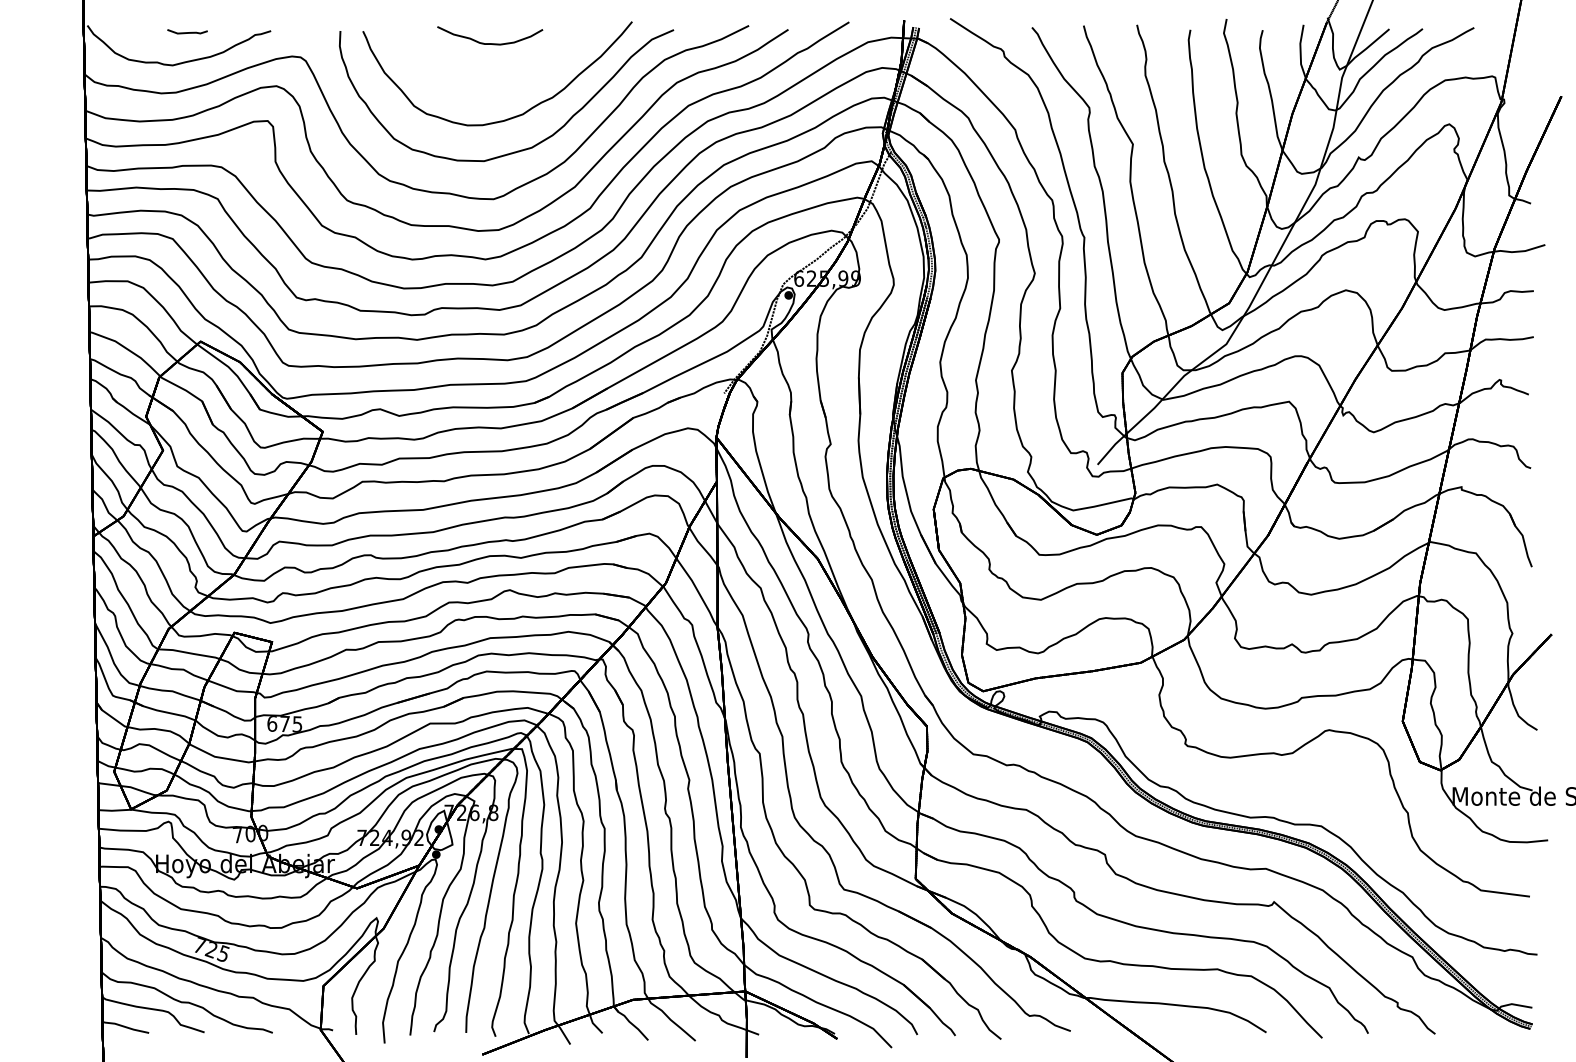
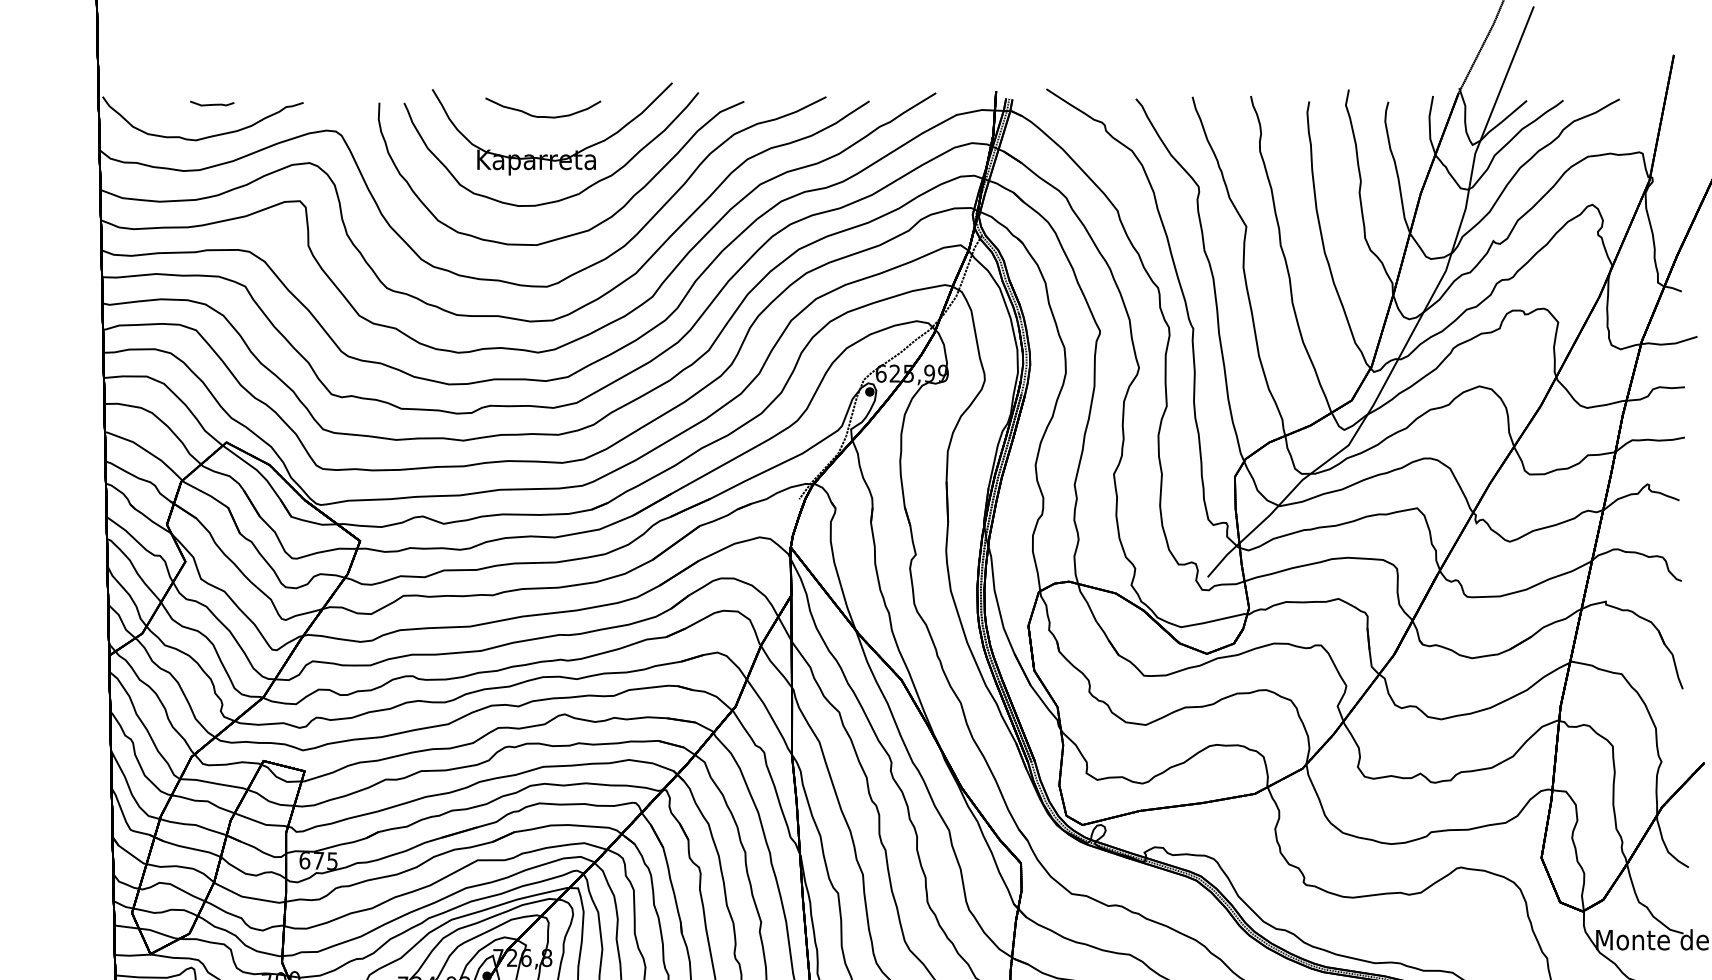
part: (498, 78) -> (552, 154), added

